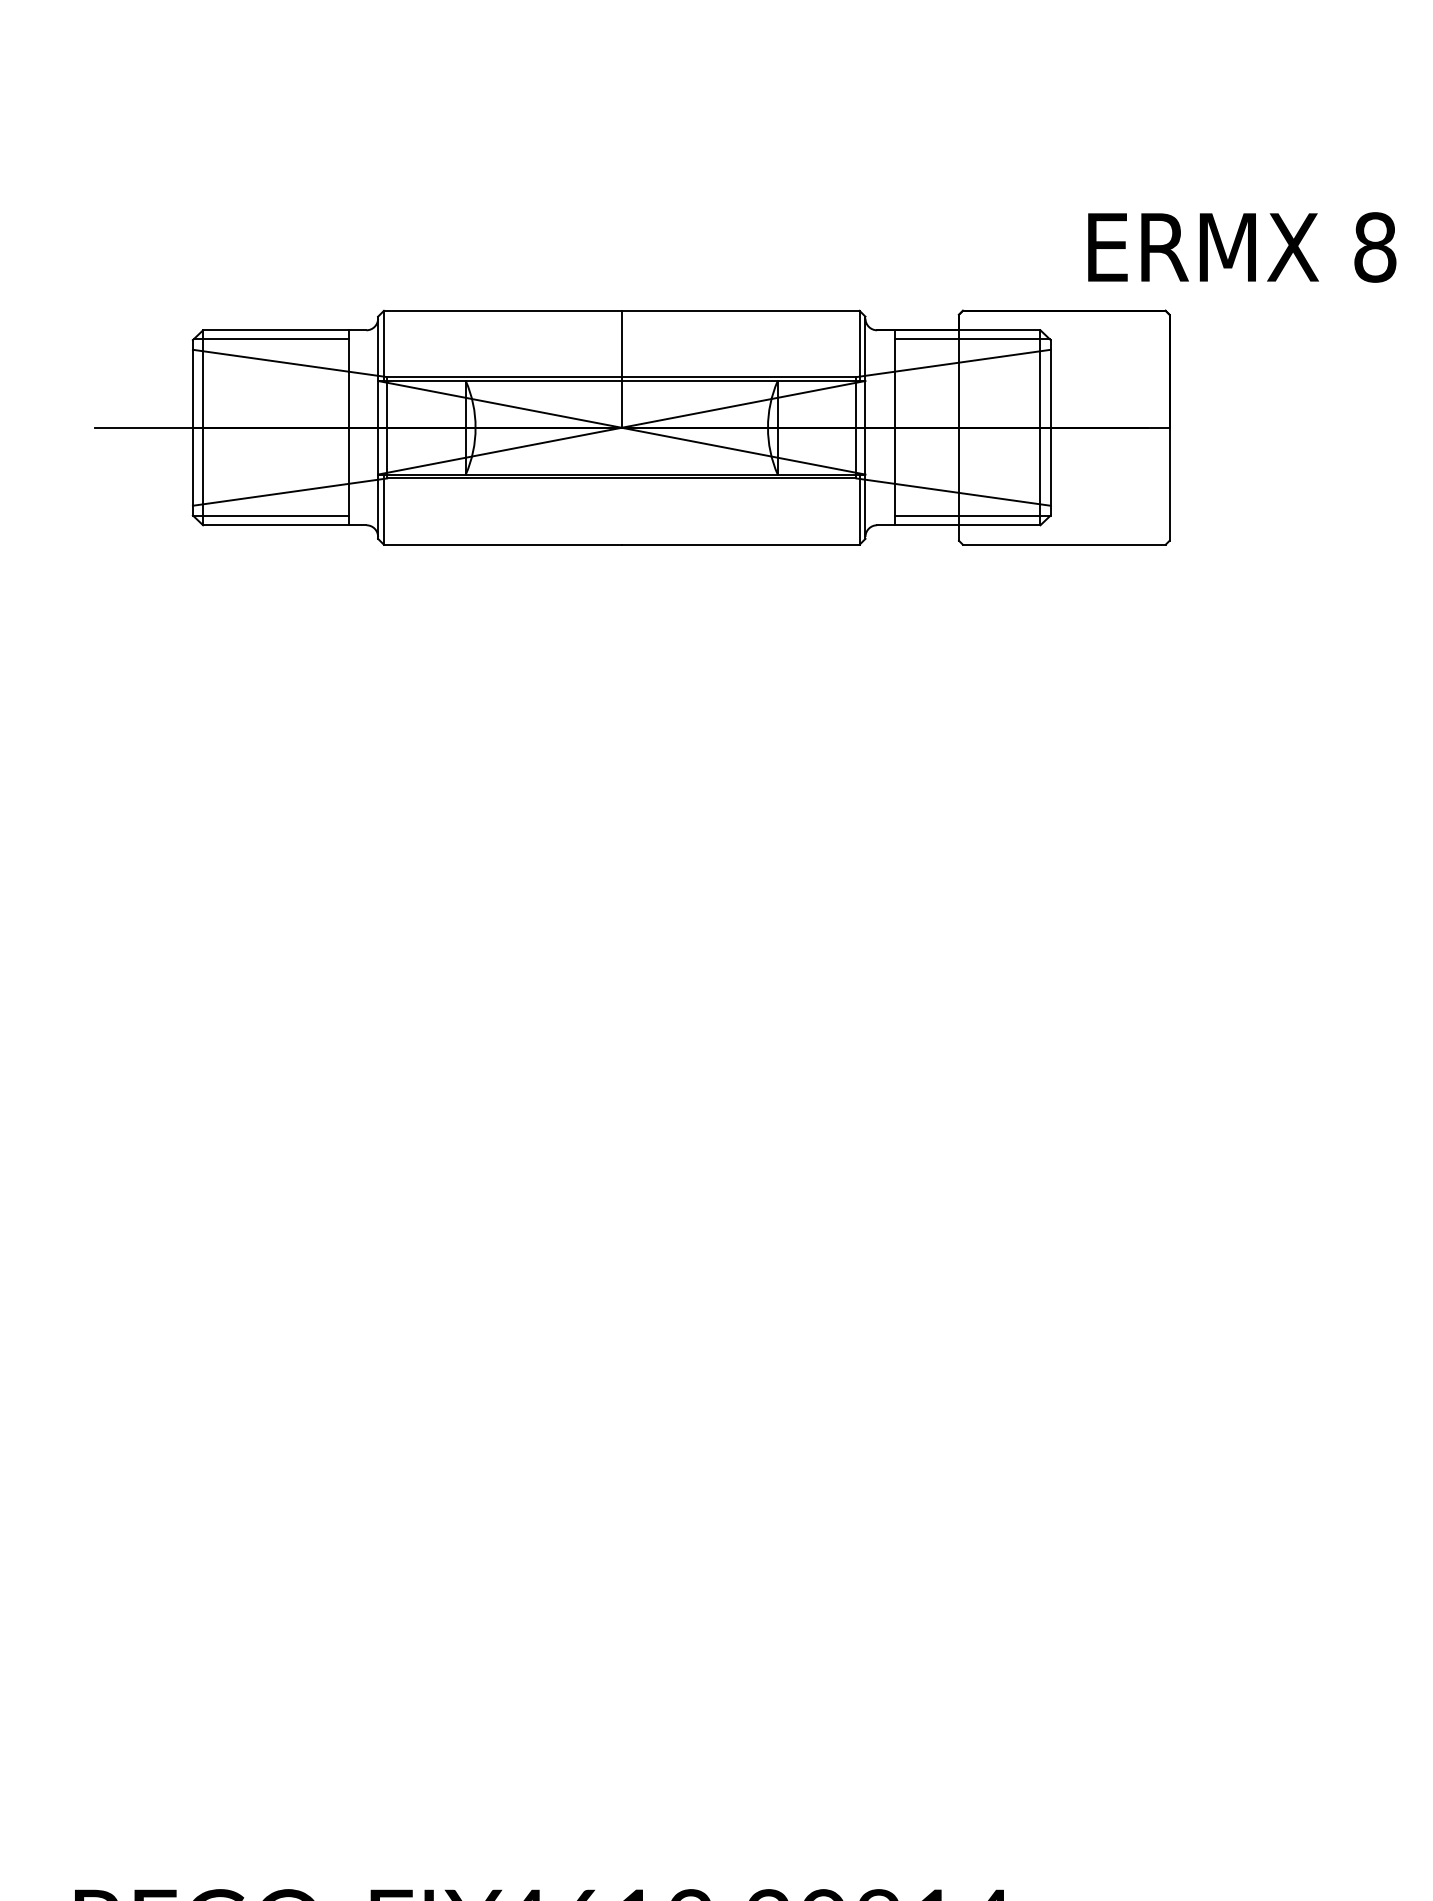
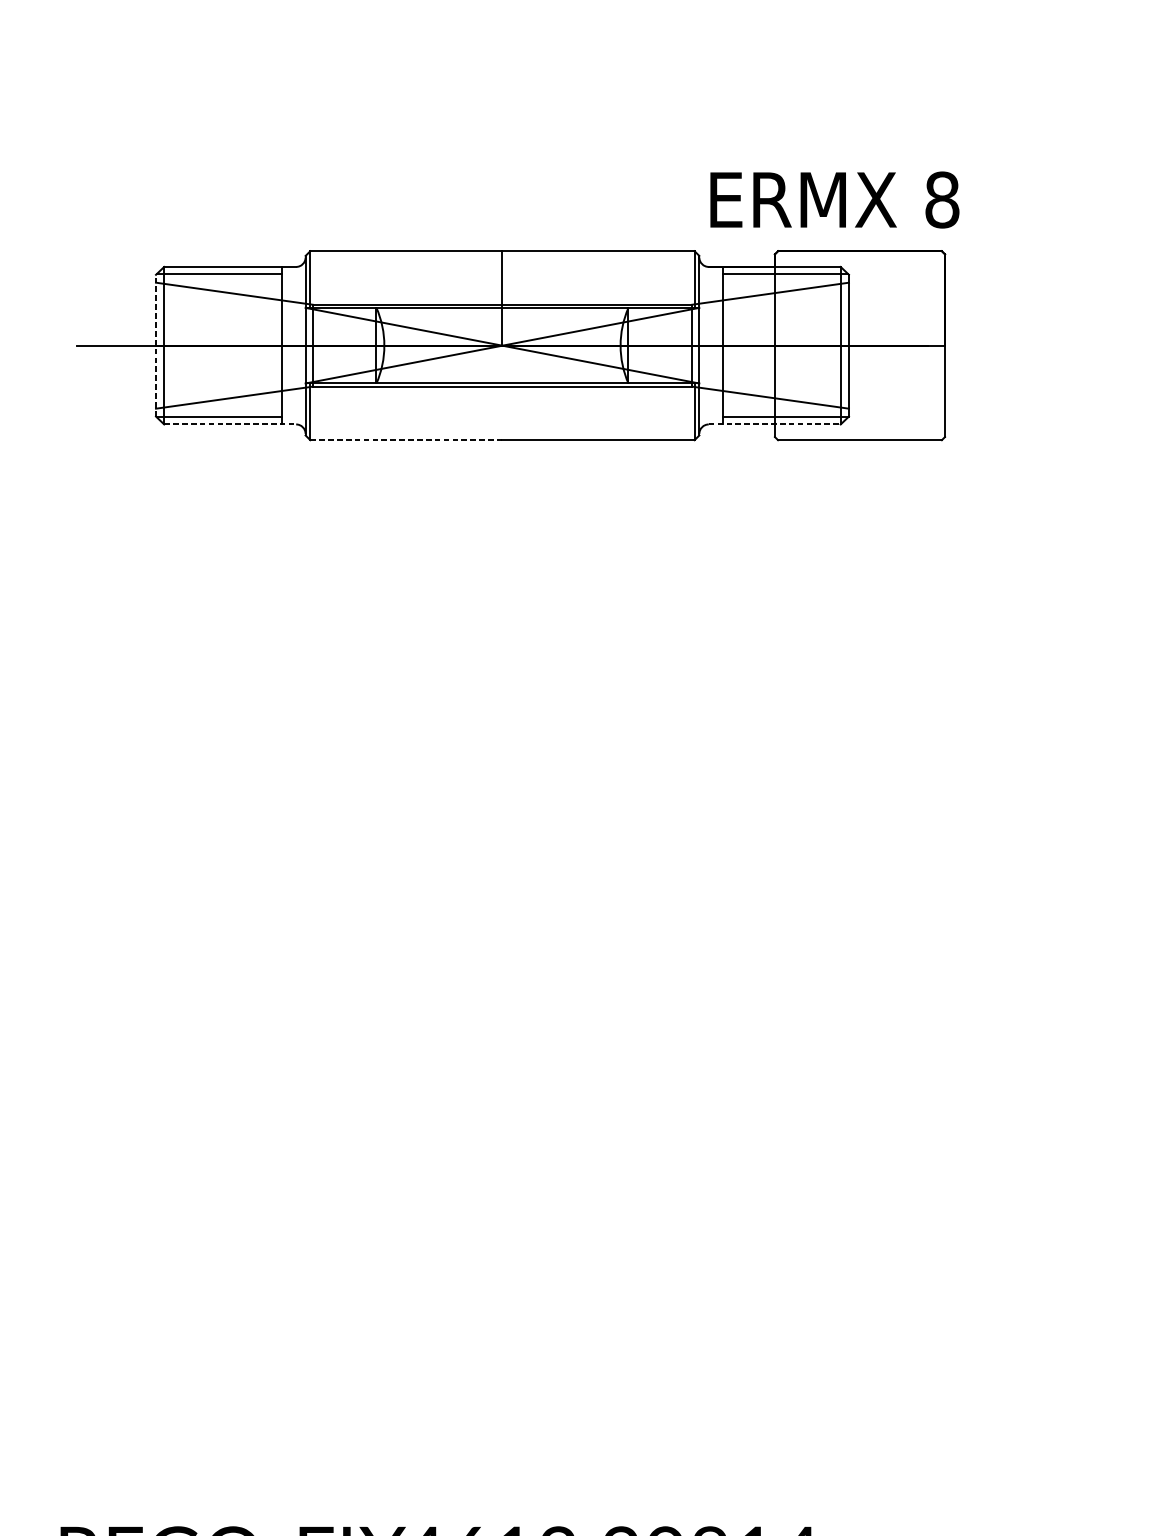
text: (1242, 247) -> (835, 200), moved
line: (192, 427) -> (155, 345), solid -> dashed
line: (284, 525) -> (229, 424), solid -> dashed
line: (958, 525) -> (774, 424), solid -> dashed
line: (502, 544) -> (406, 439), solid -> dashed

